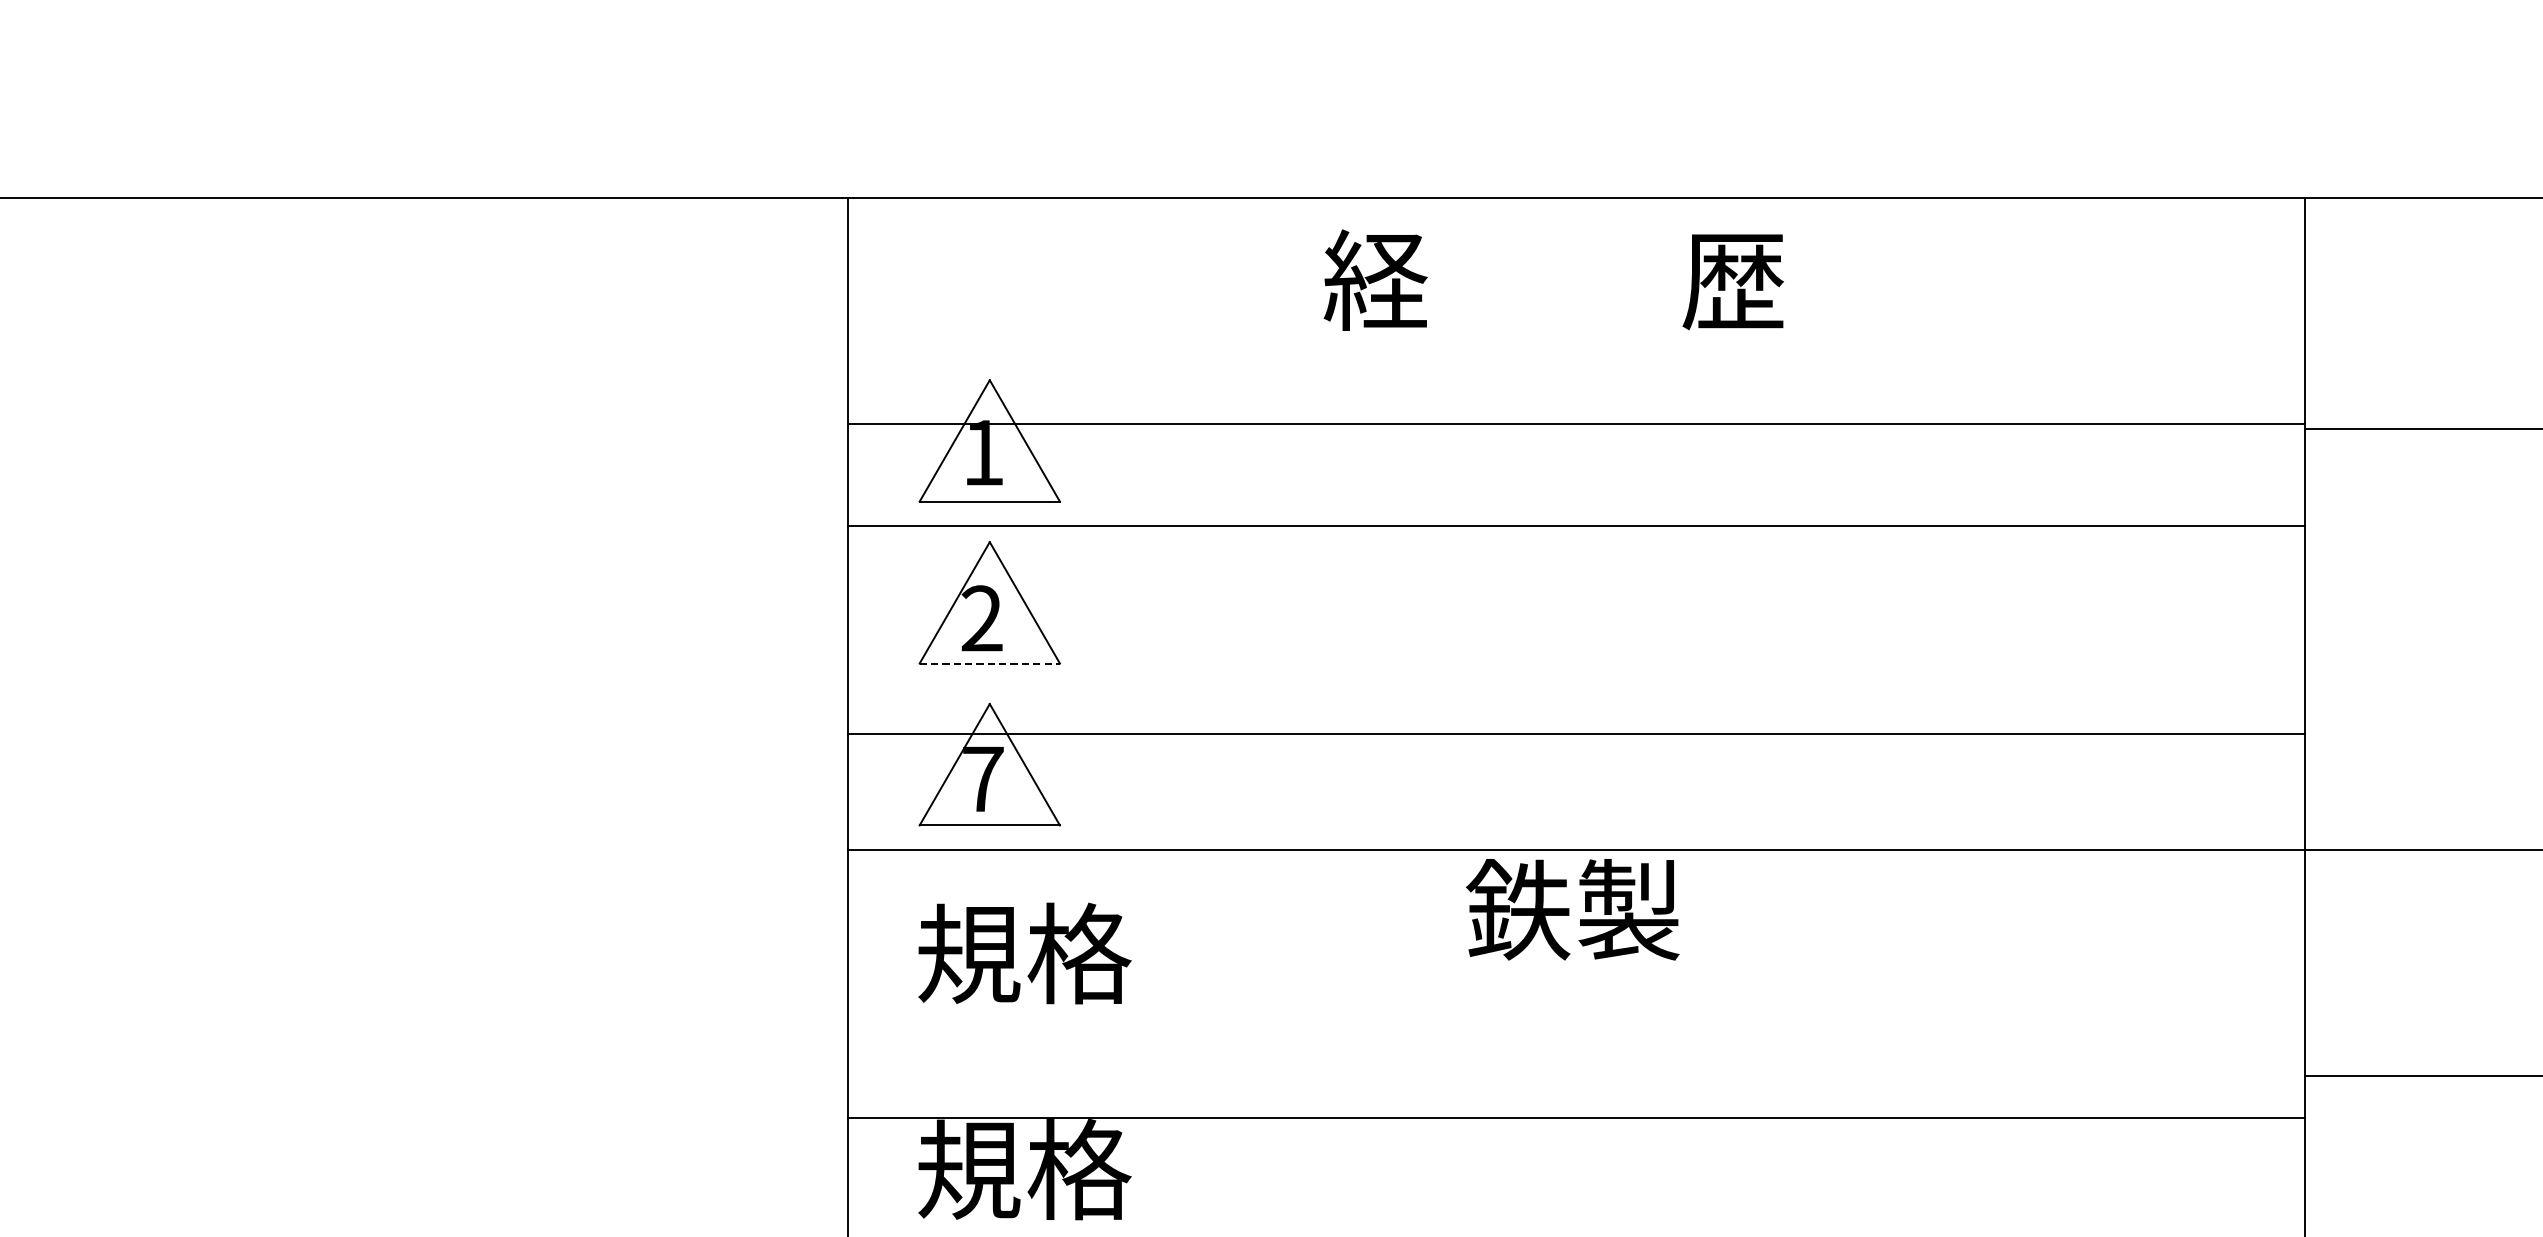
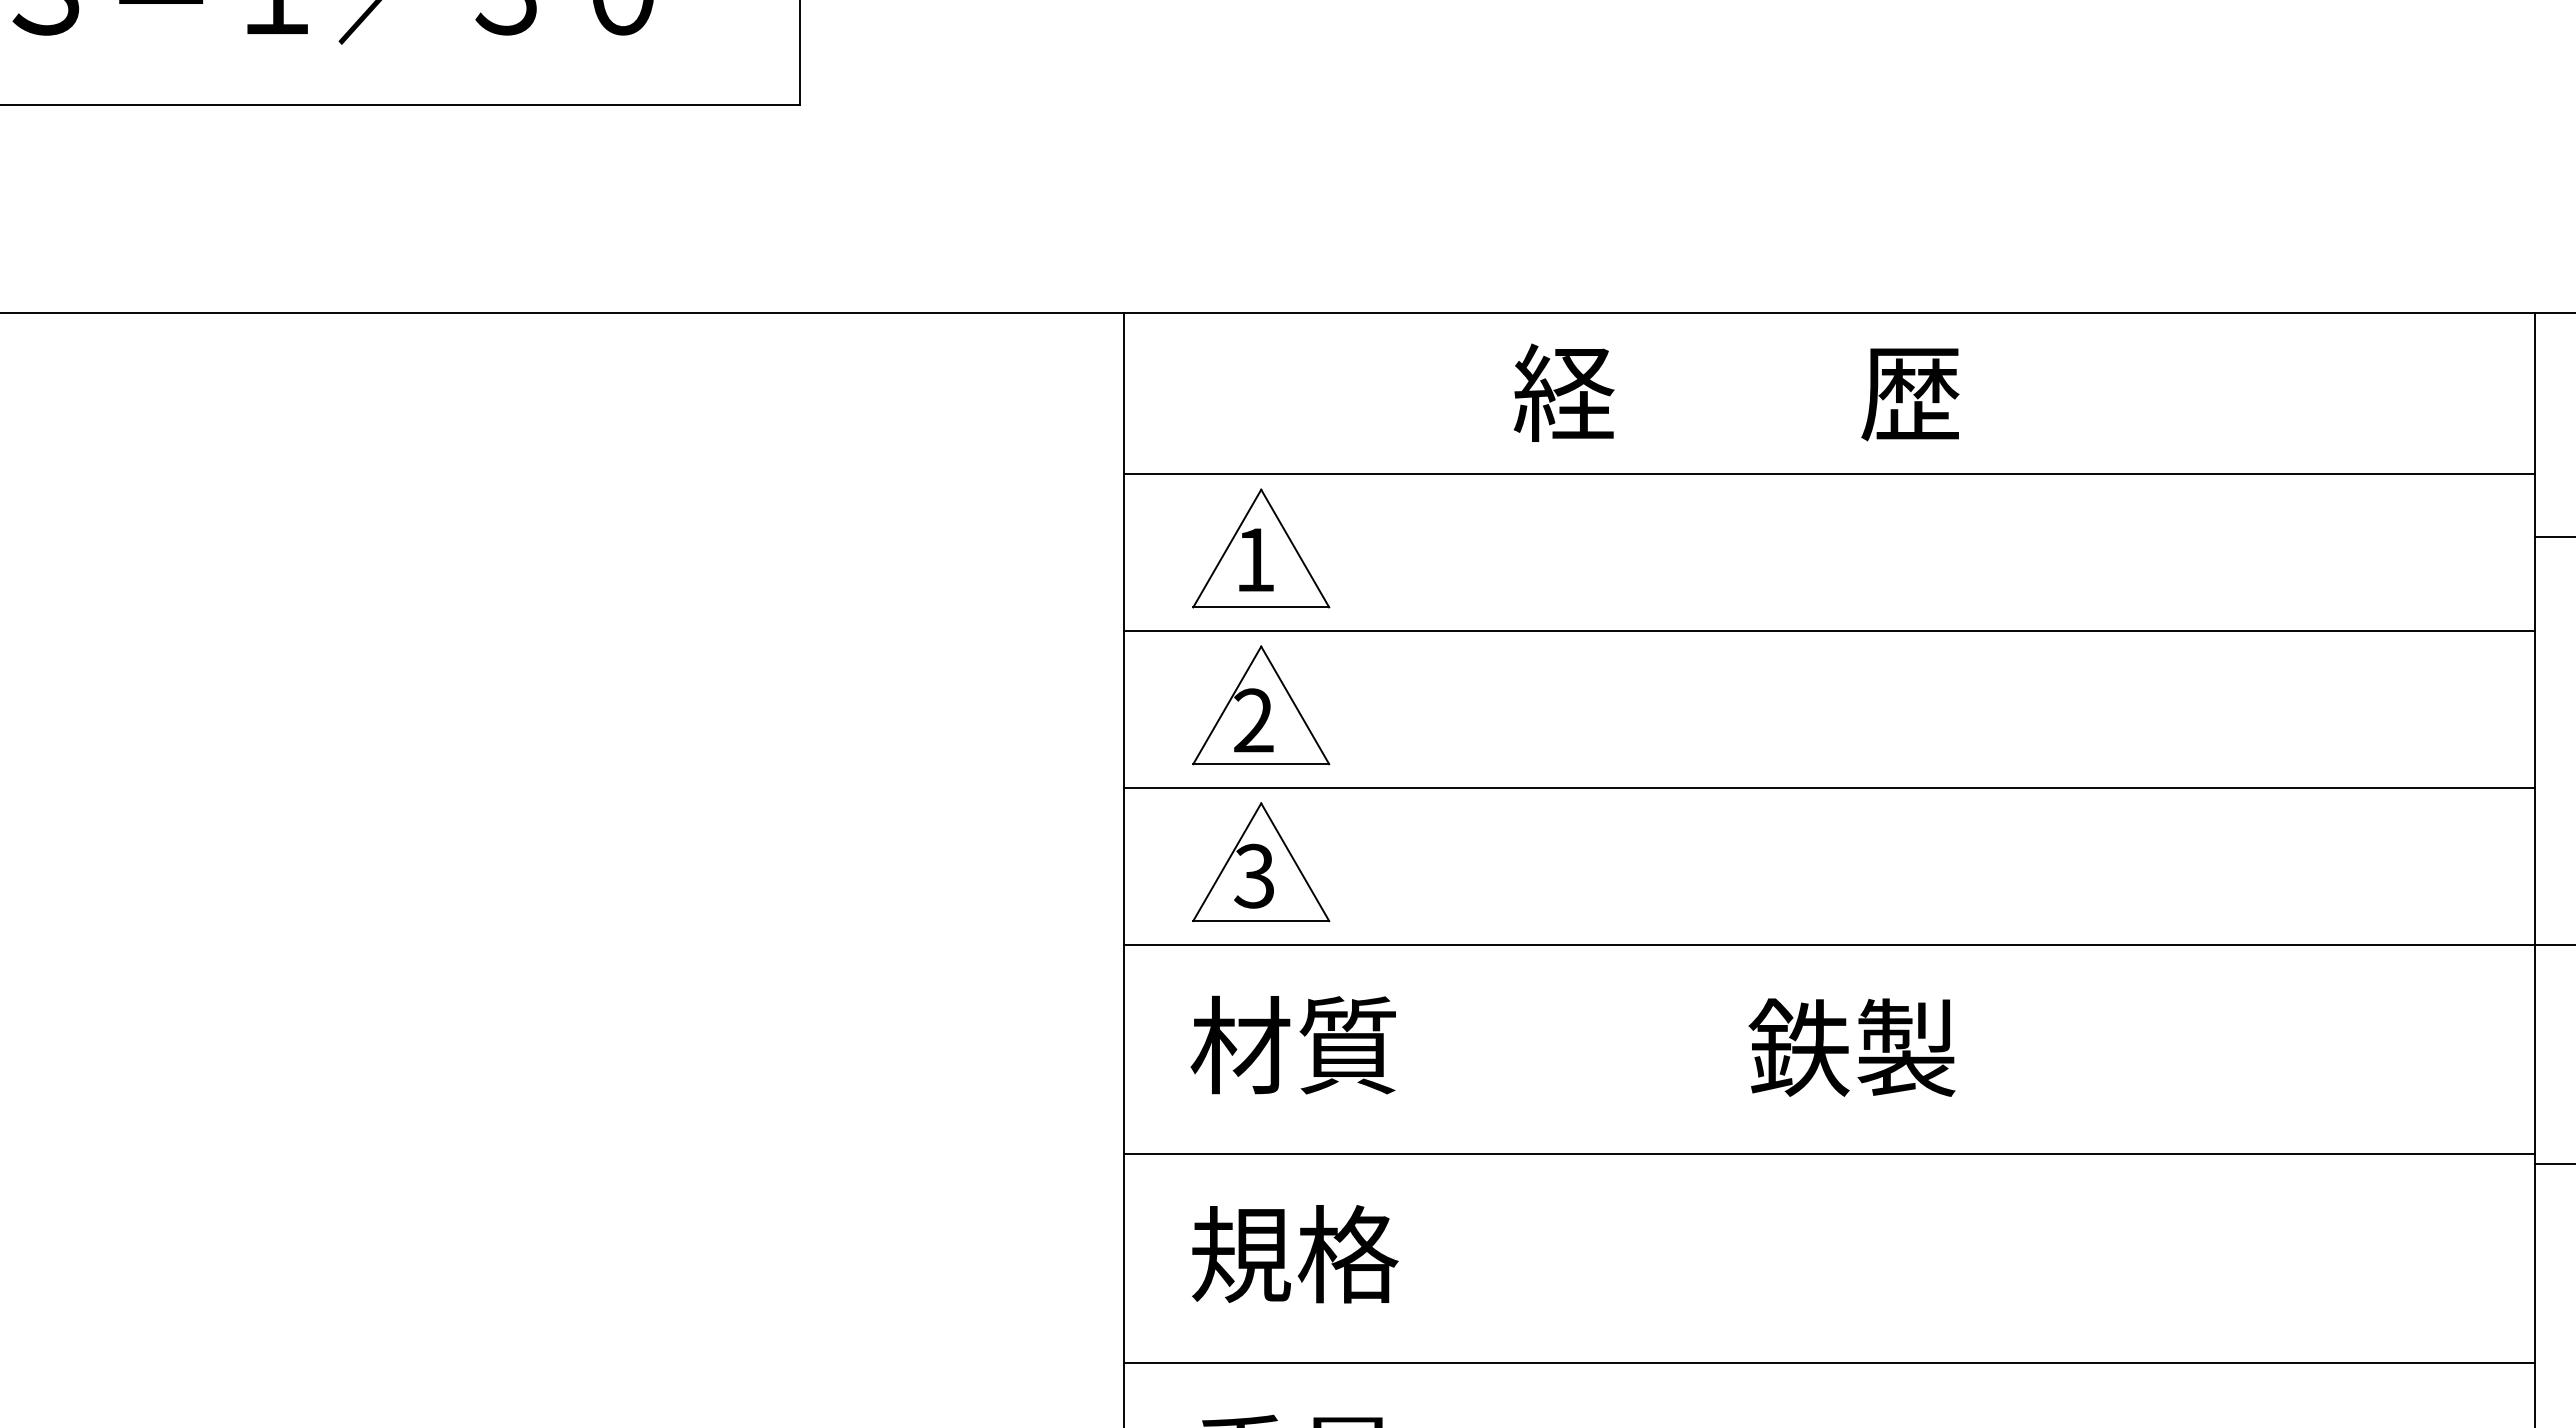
text: (1553, 279) -> (1736, 392), moved
line: (1576, 424) -> (1829, 474), moved
line: (990, 663) -> (1261, 764), dashed -> solid
line: (1576, 734) -> (1829, 787), moved
text: (982, 778) -> (1254, 875), 7 -> 3
text: (1572, 909) -> (1851, 1047), moved
text: (1024, 952) -> (1294, 1044), 規格 -> 材質
line: (1576, 1118) -> (1829, 1153), moved

